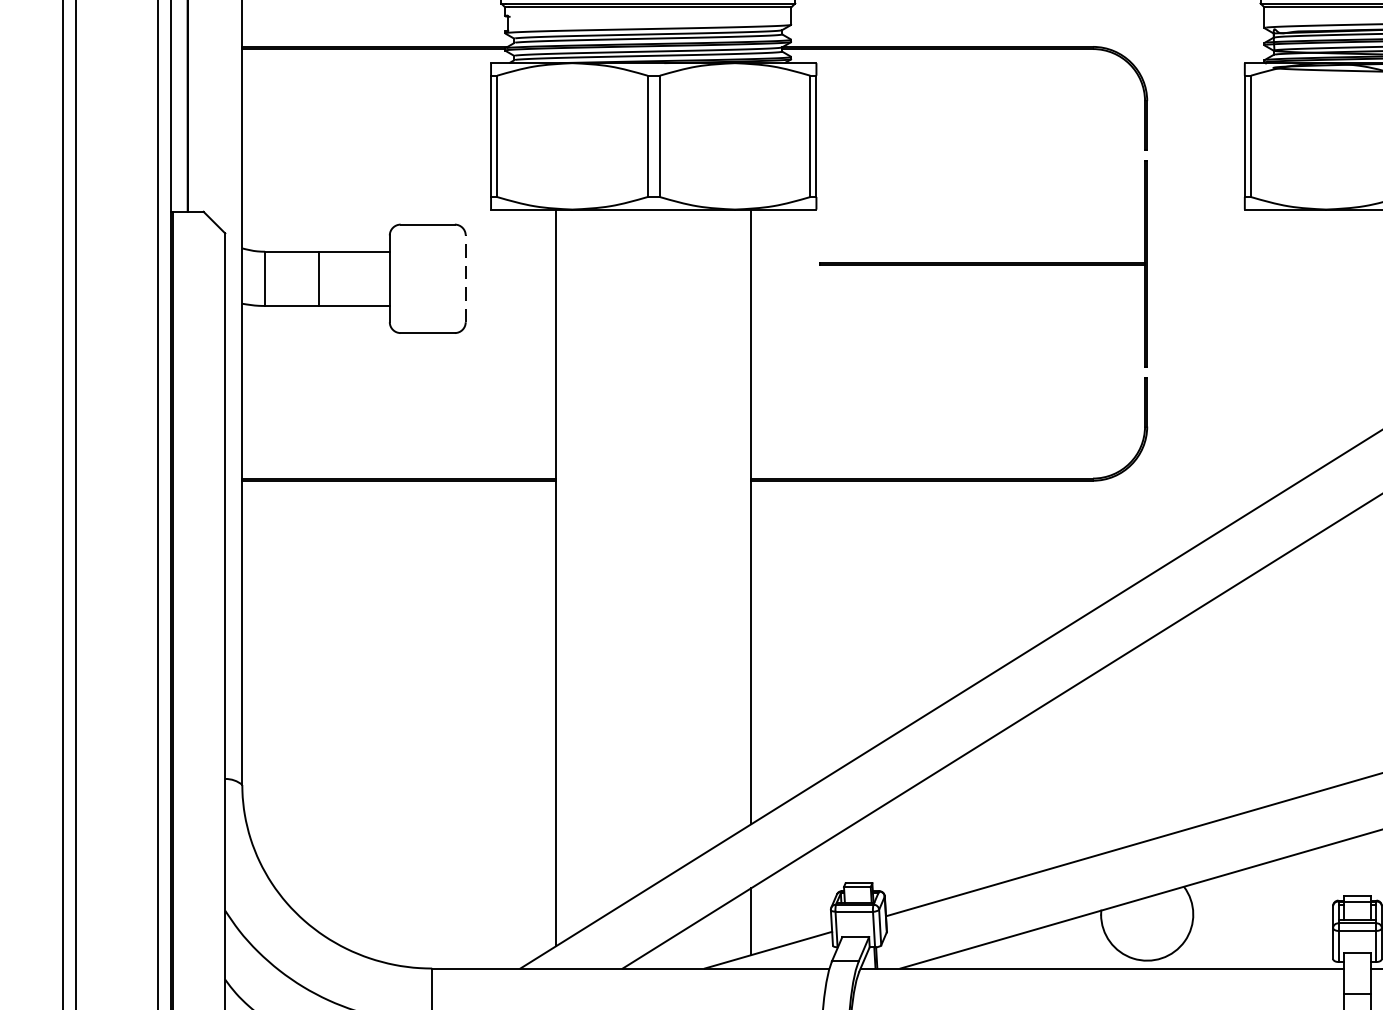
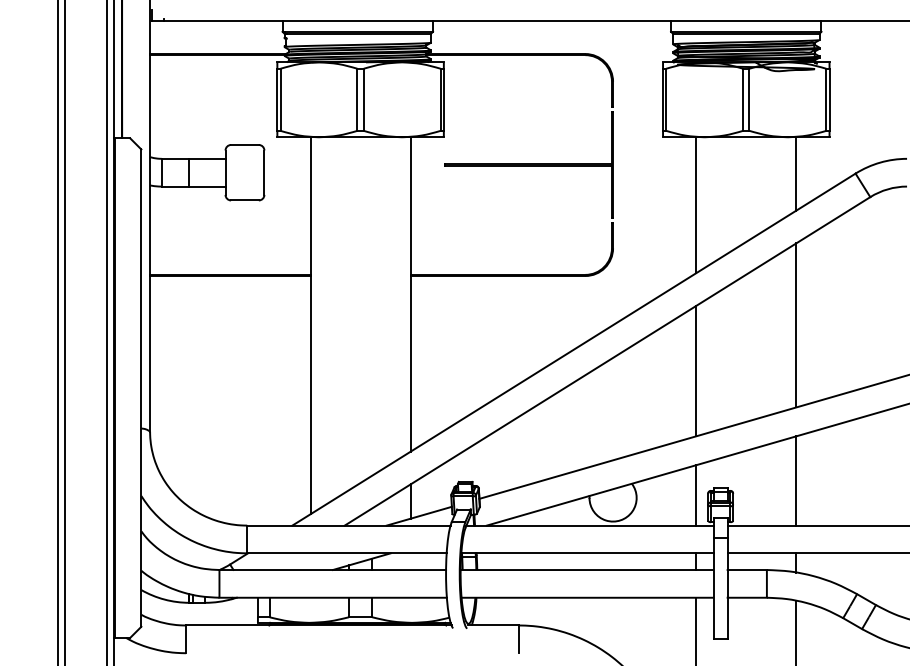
line: (465, 278) -> (264, 172), dashed -> solid
line: (1310, 342) -> (696, 205), added
line: (1310, 665) -> (696, 370), added
line: (1310, 909) -> (696, 495), added

